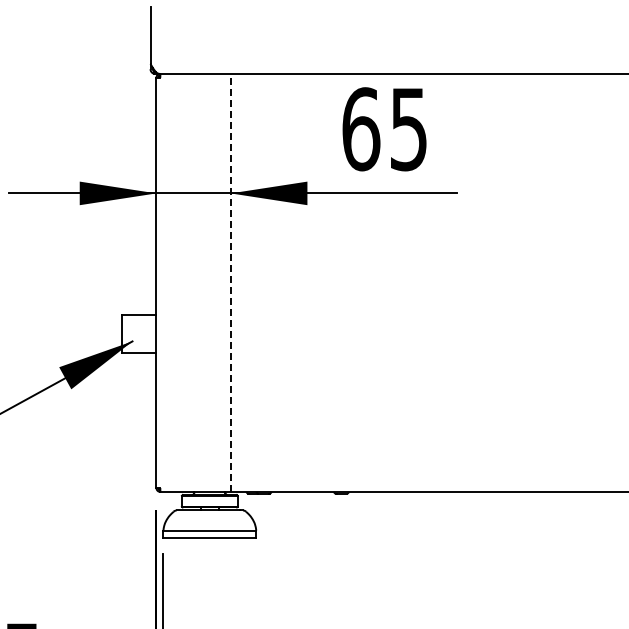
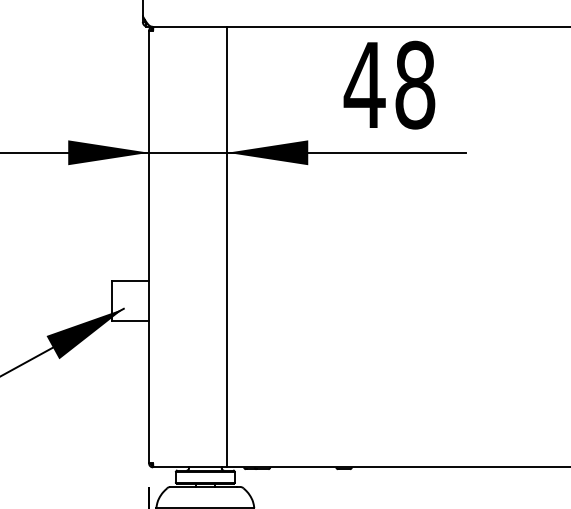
text: (384, 129) -> (389, 85), 65 -> 48
line: (230, 282) -> (227, 246), dashed -> solid

